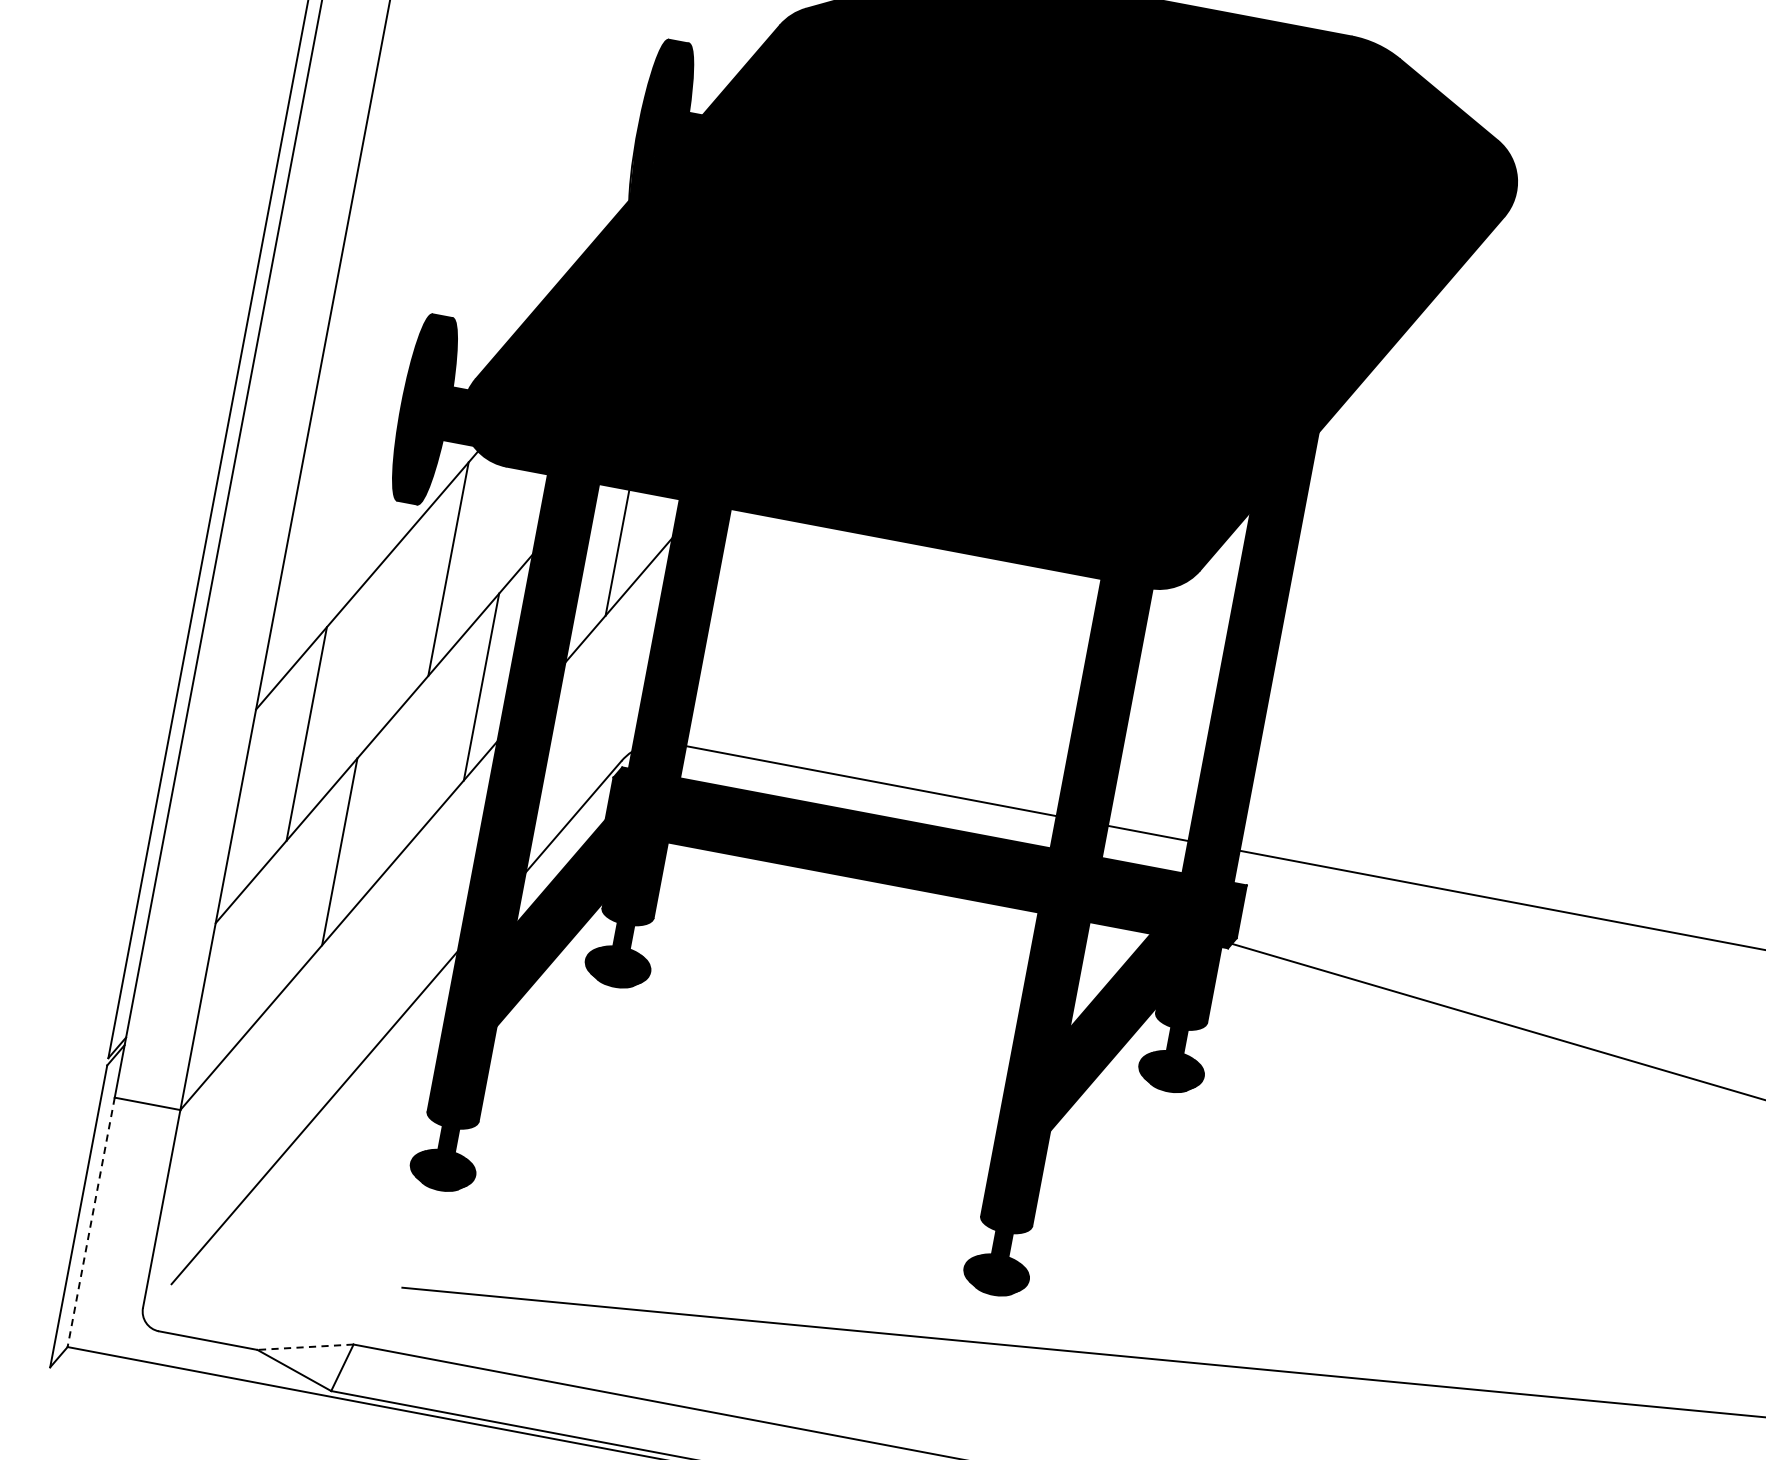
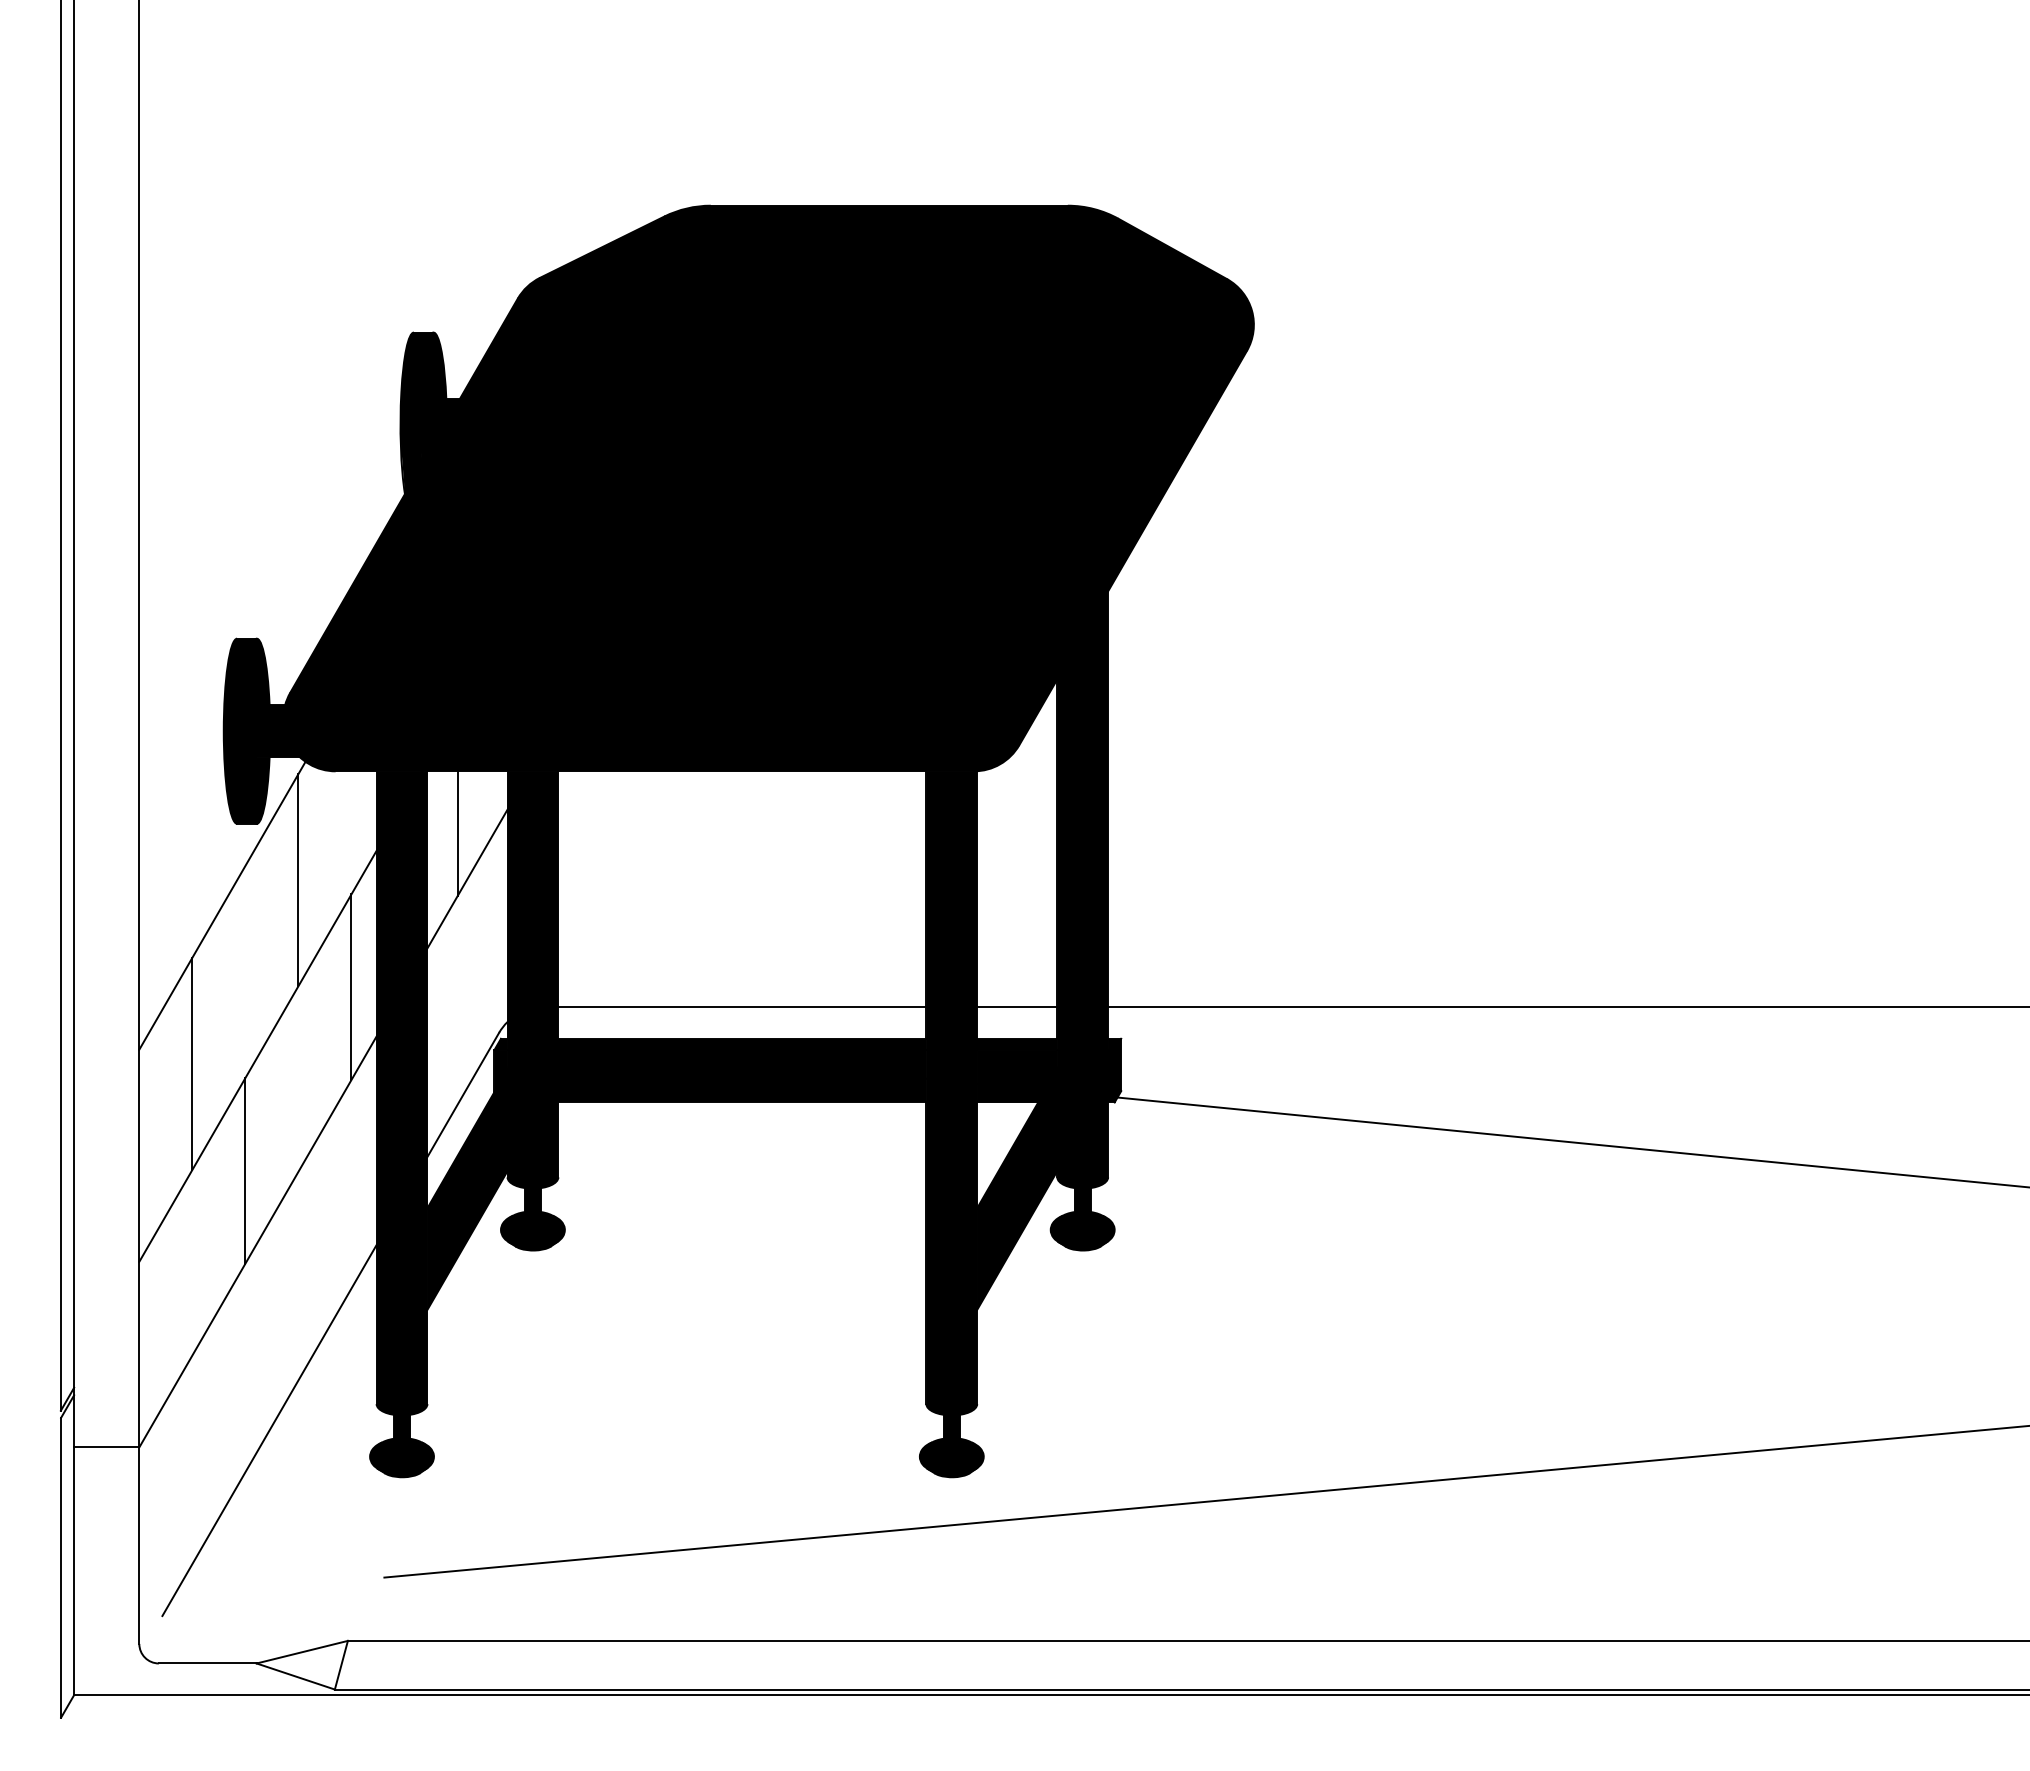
line: (91, 1222) -> (74, 1571), dashed -> solid
line: (304, 1347) -> (301, 1652), dashed -> solid

